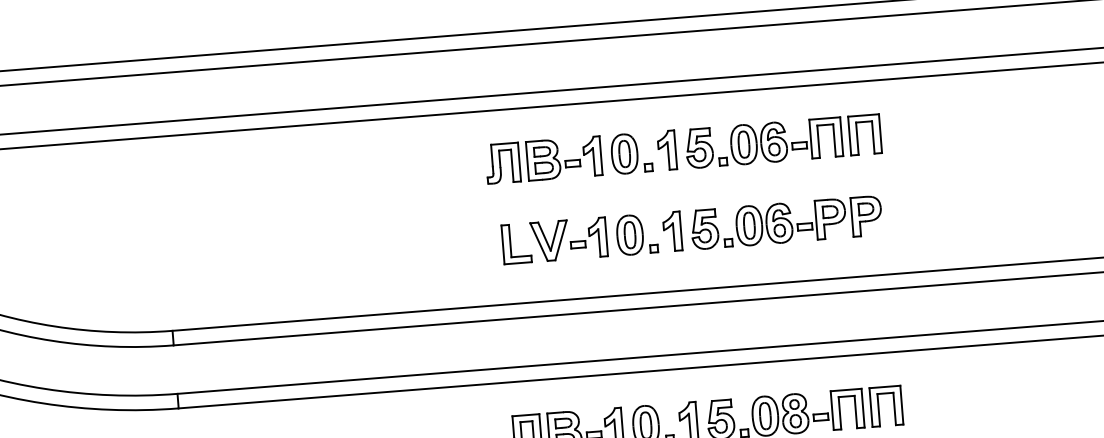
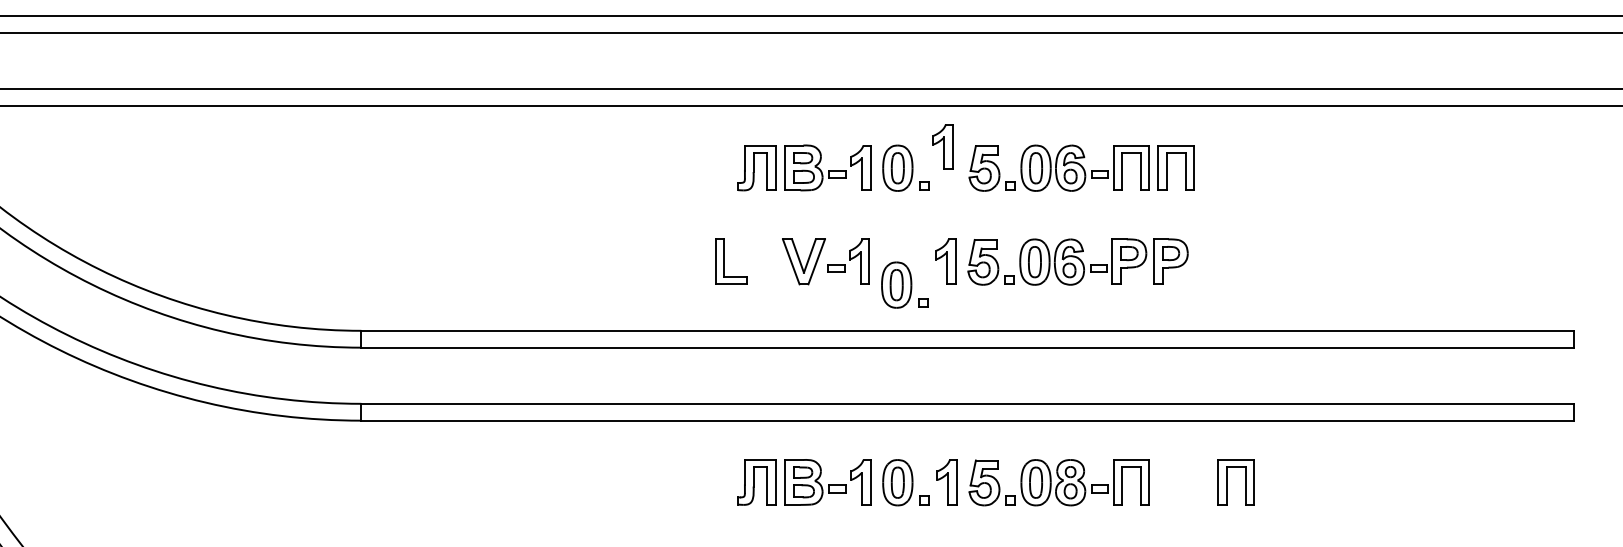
part: (666, 150) -> (942, 146), moved
part: (636, 234) -> (904, 284), moved
part: (510, 244) -> (724, 261), moved
part: (878, 407) -> (1227, 482), moved

